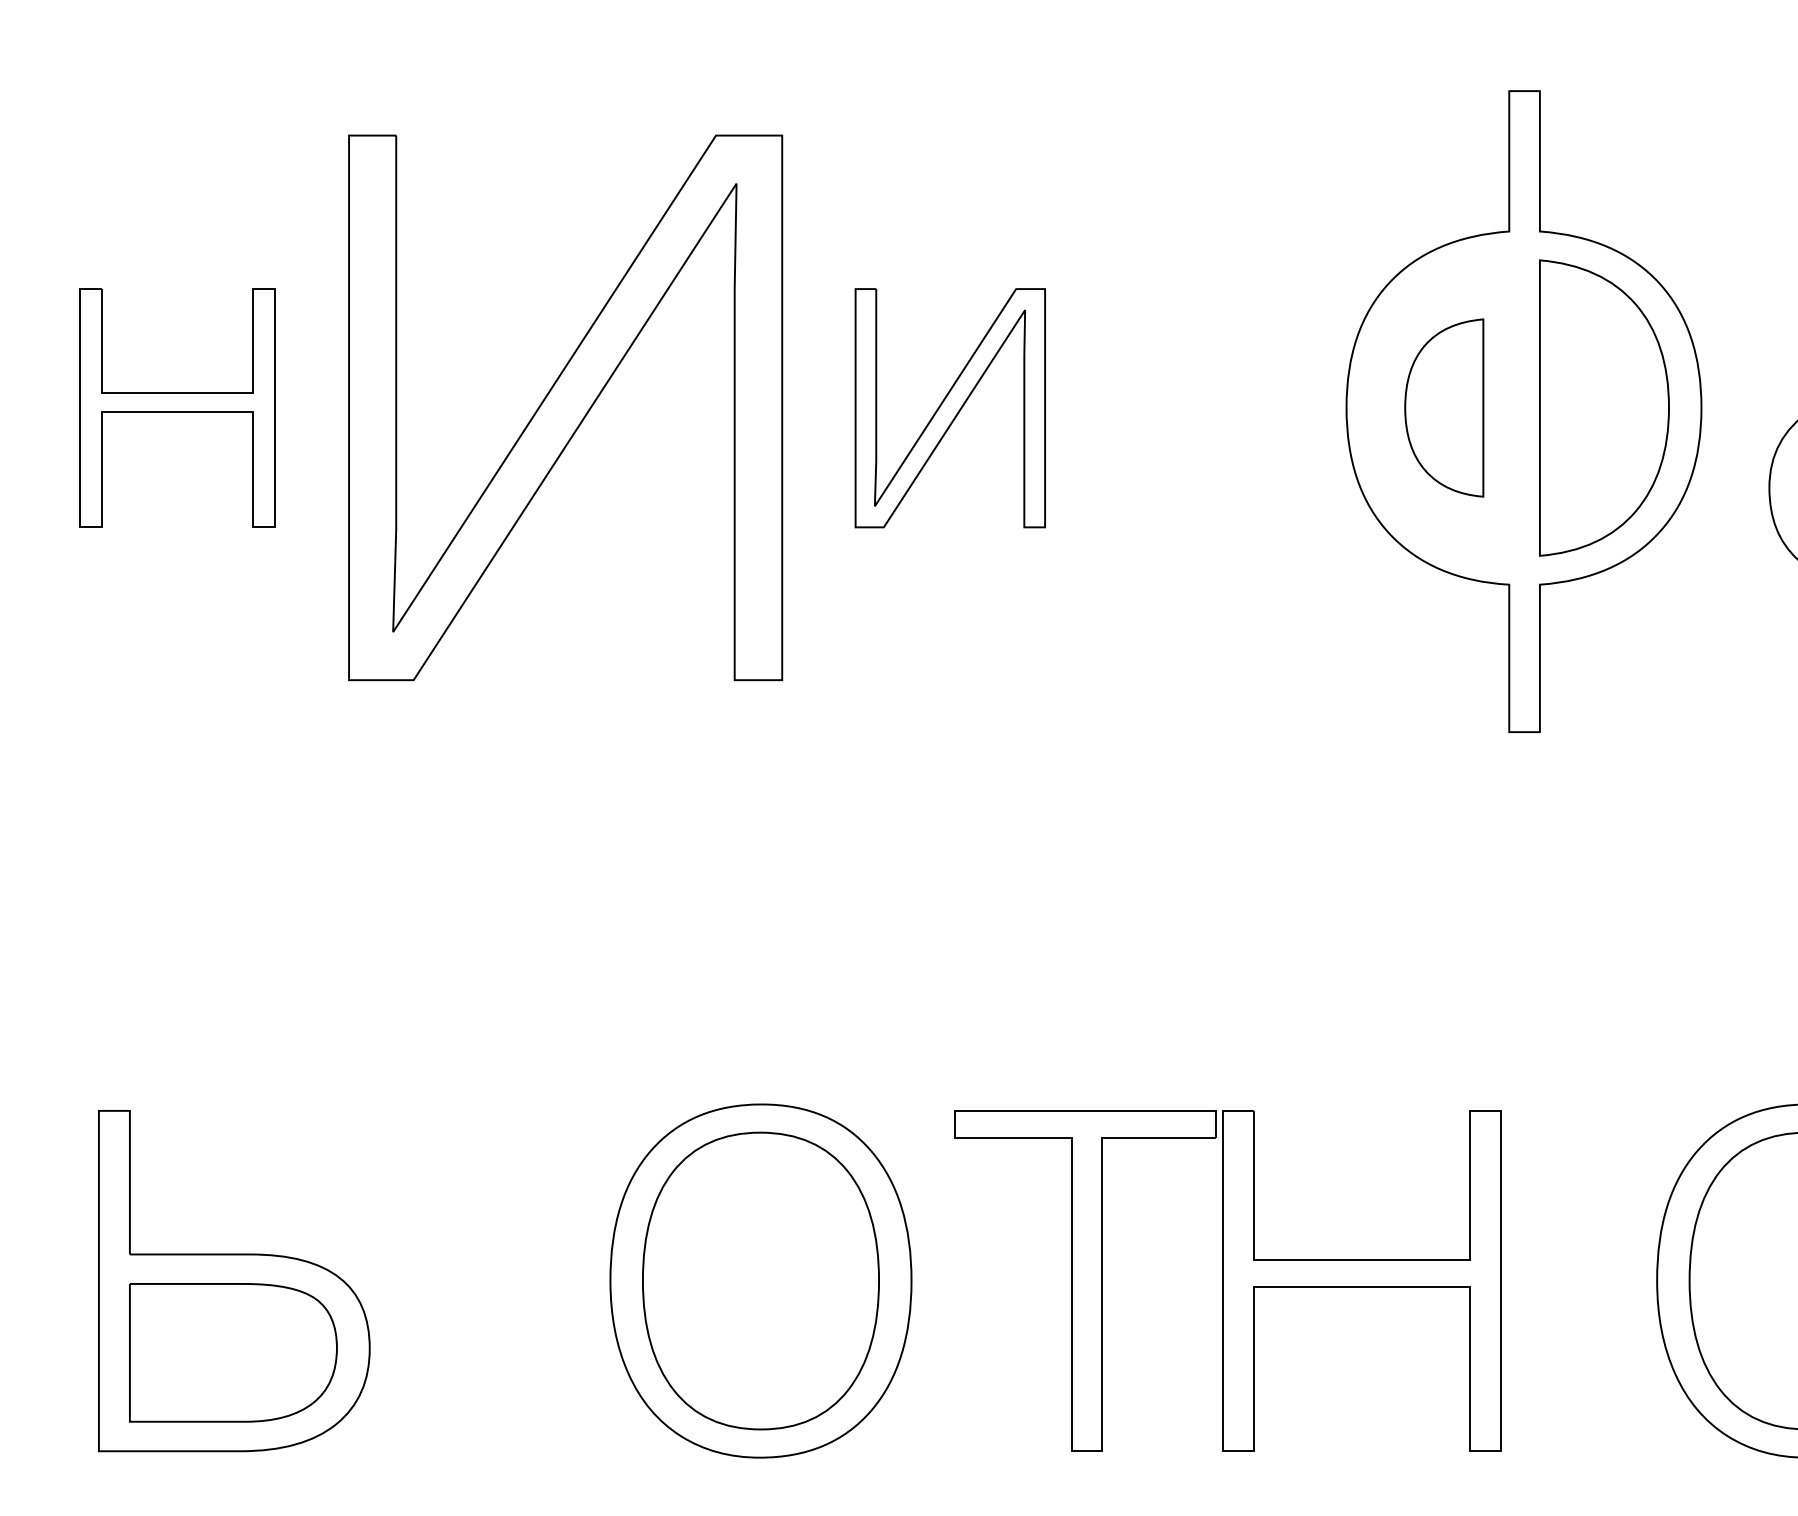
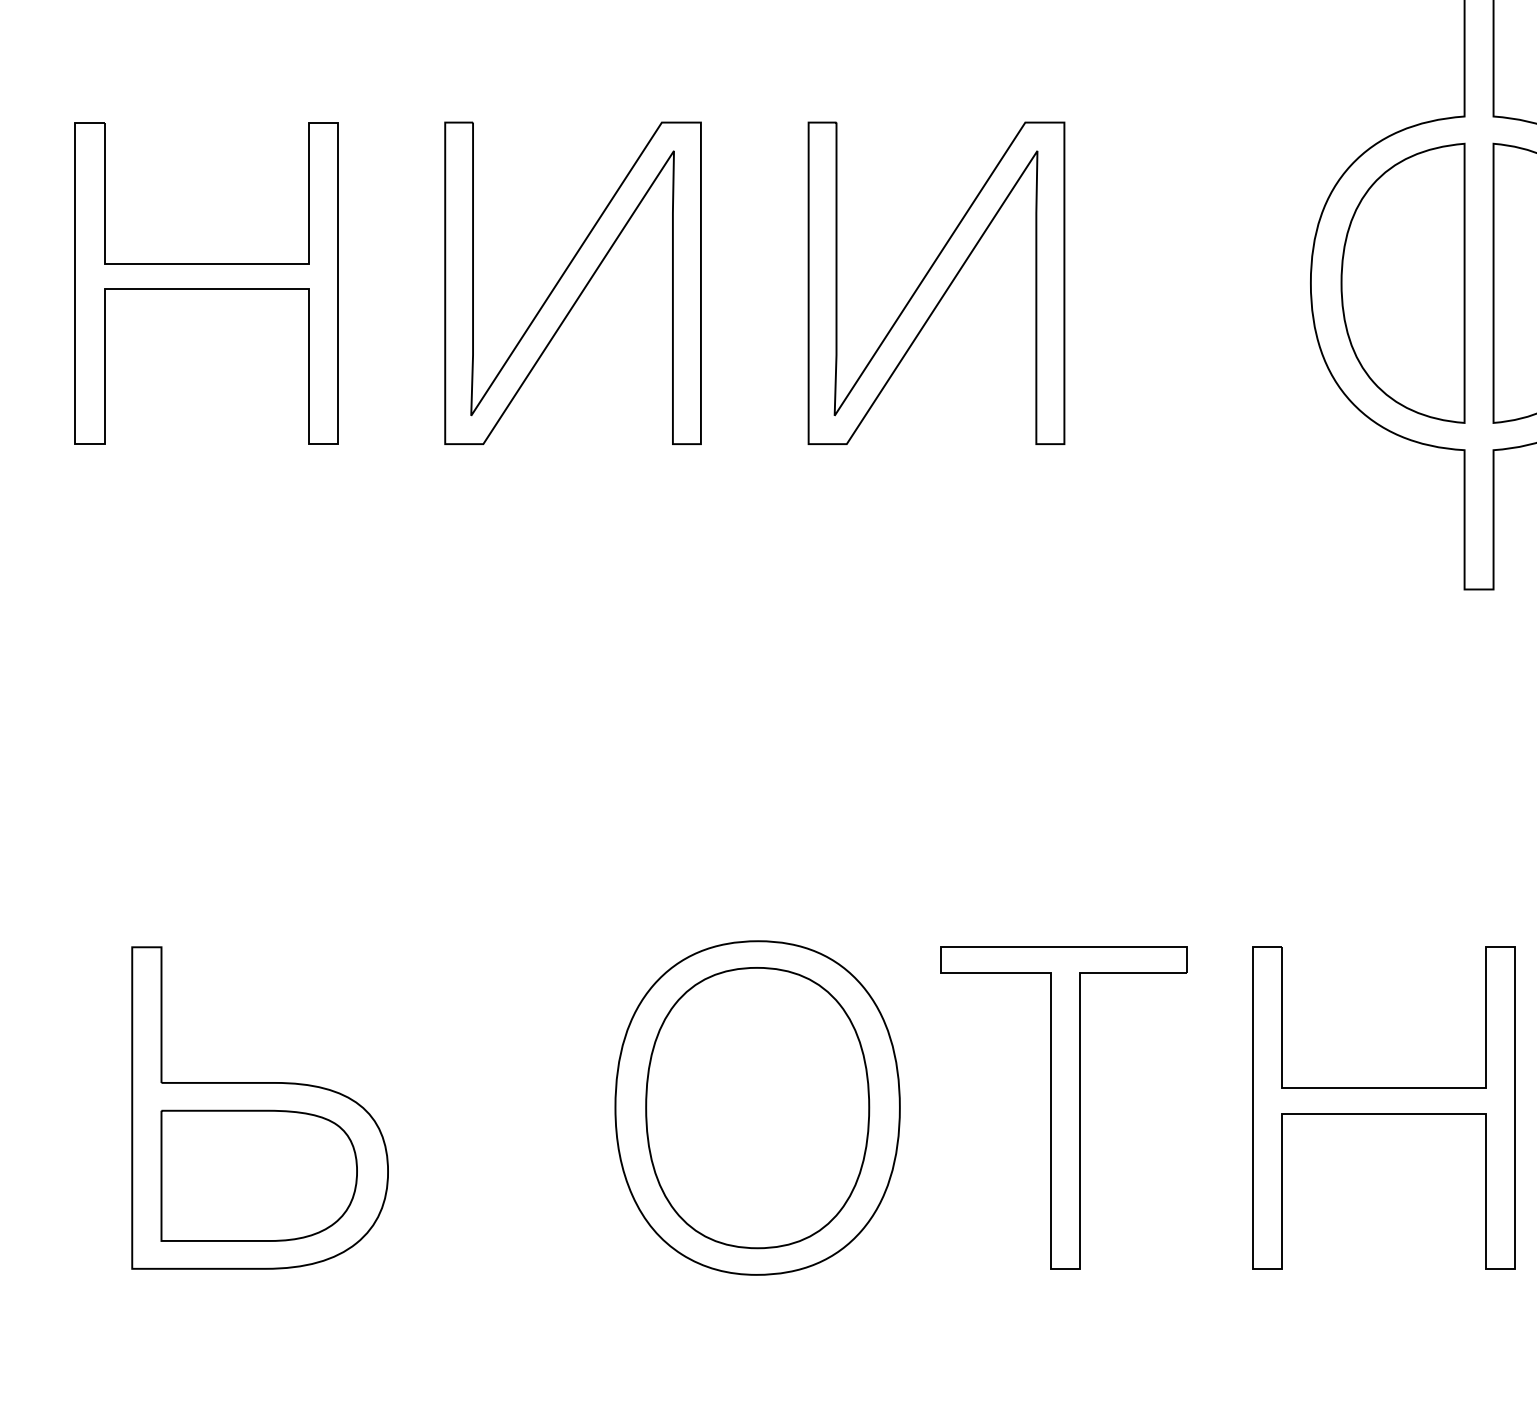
part: (177, 407) -> (206, 282), size x1.43
part: (1444, 407) -> (1403, 282), size x1.67
part: (565, 408) -> (573, 283), size x0.62
part: (950, 408) -> (936, 283), size x1.43
part: (1361, 1280) -> (1383, 1107), moved

